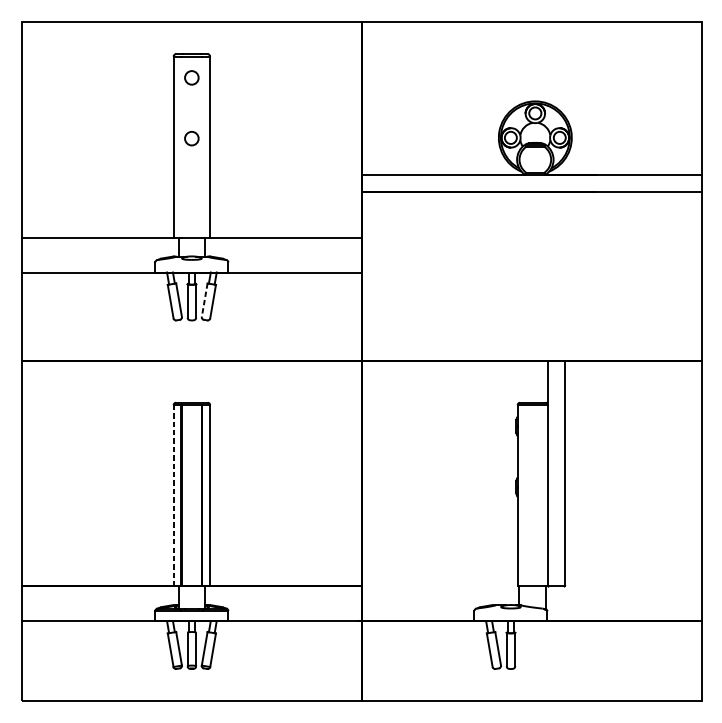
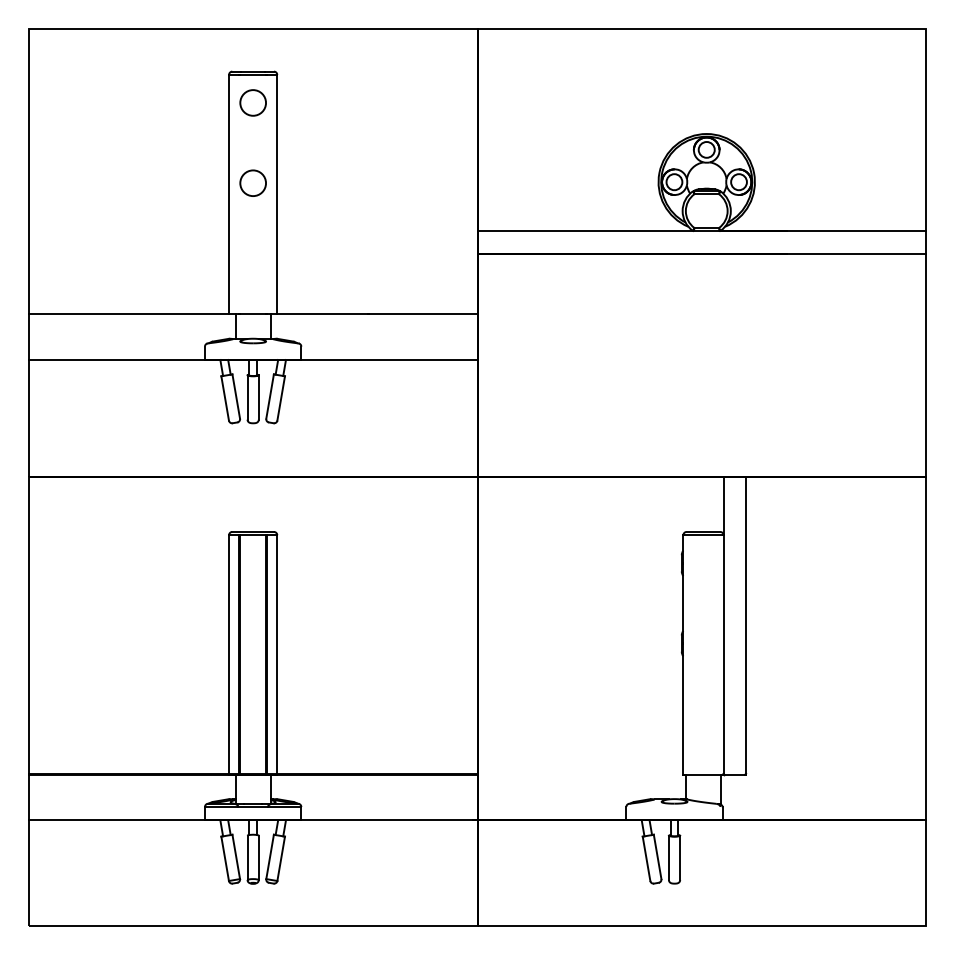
circle: (191, 77) -> (252, 102), size x1.43
circle: (191, 138) -> (252, 182), size x1.43
line: (205, 300) -> (270, 397), dashed -> solid
line: (173, 495) -> (229, 654), dashed -> solid

